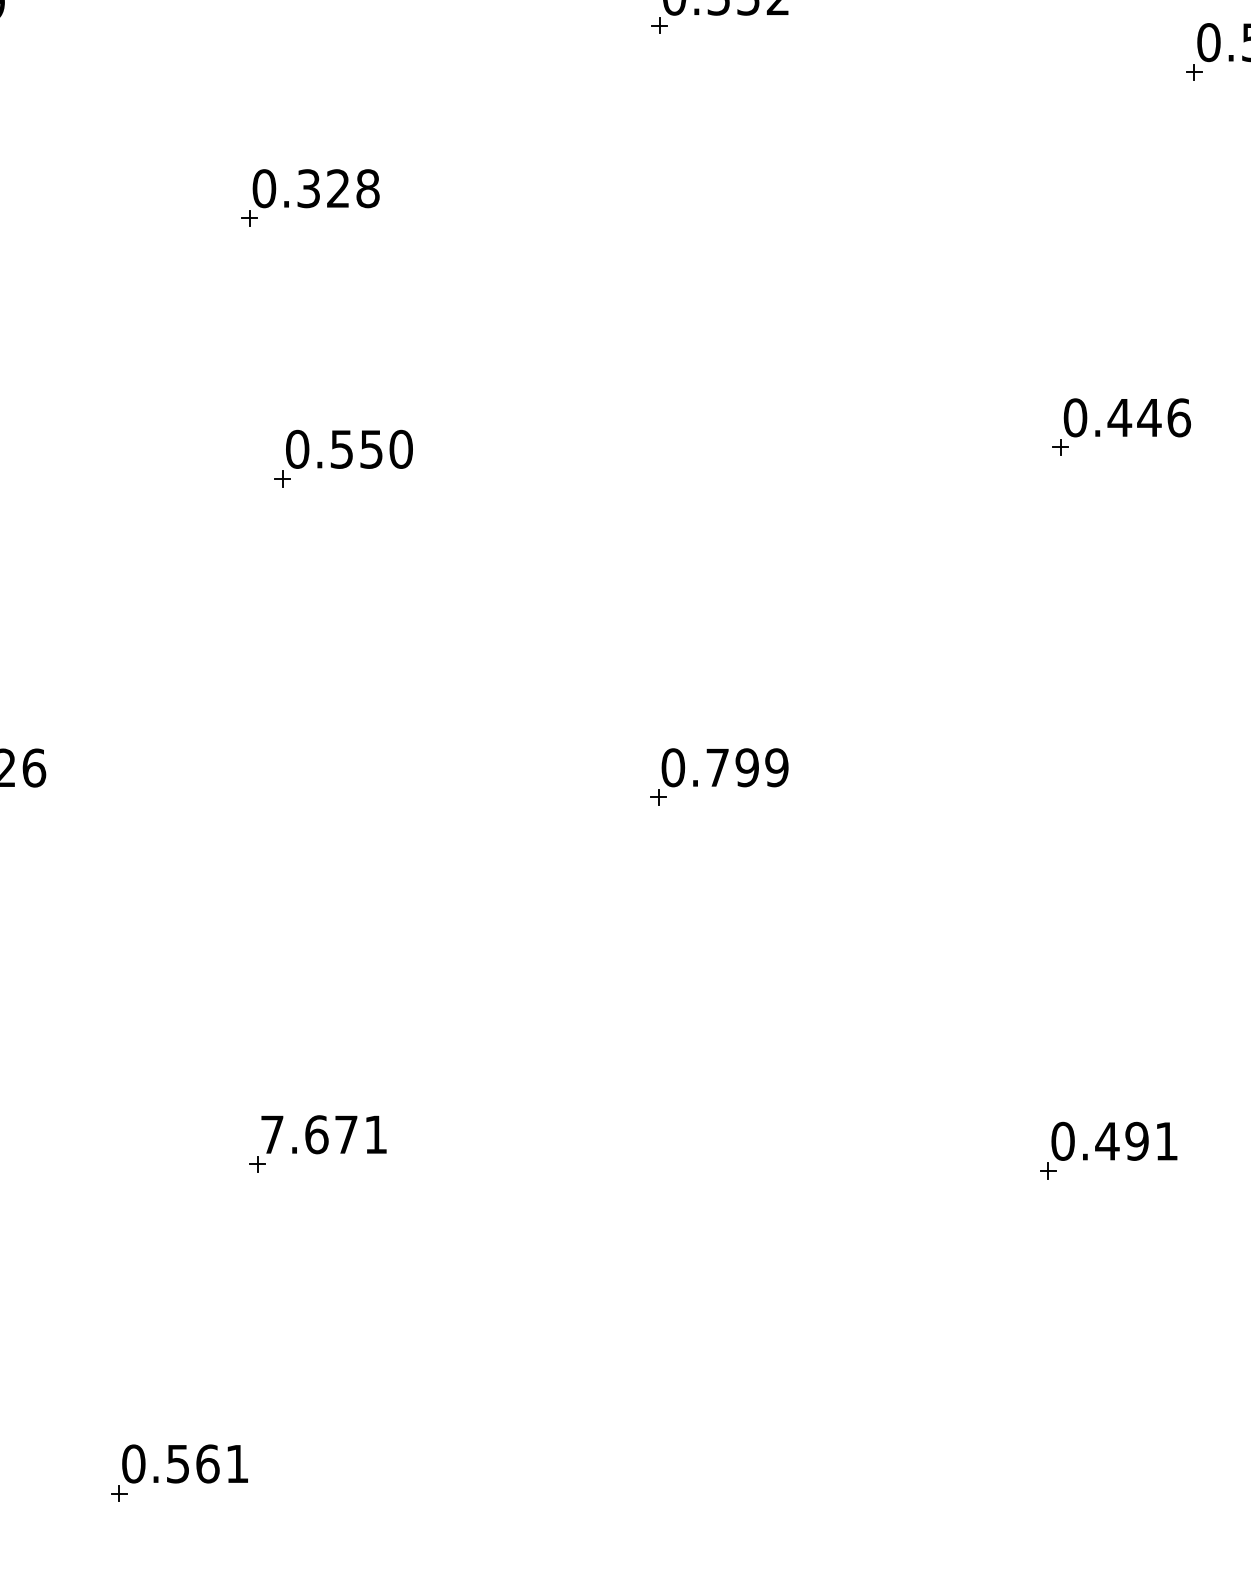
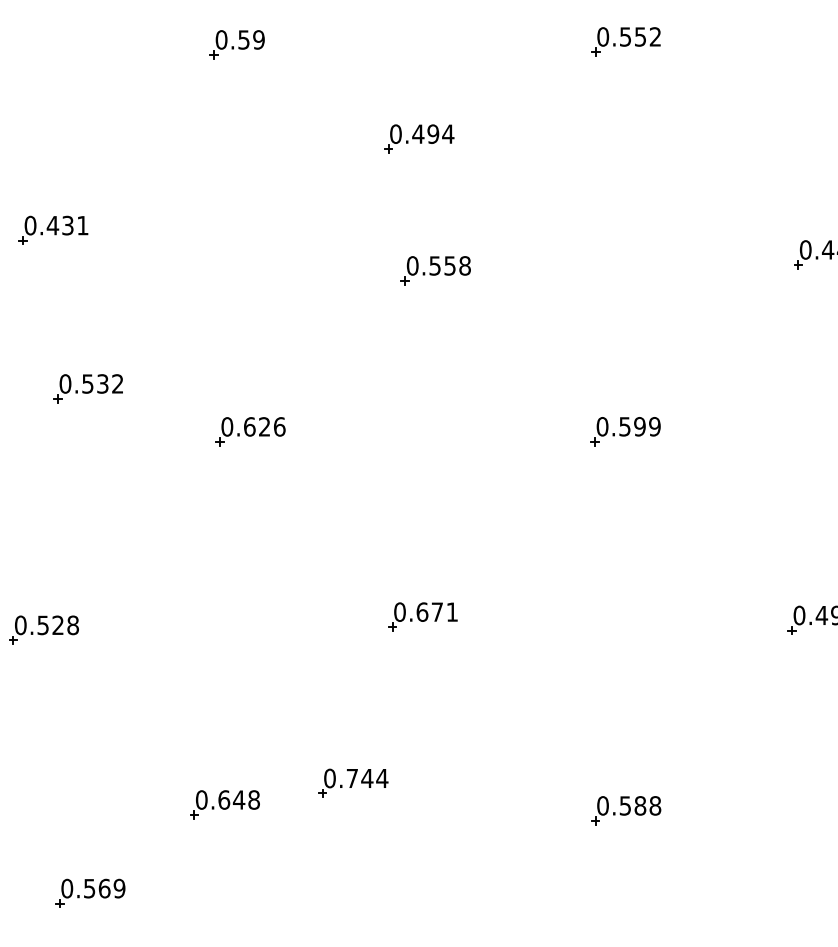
text: (338, 187) -> (433, 133), 0.328 -> 0.494
text: (400, 448) -> (464, 265), 0.550 -> 0.558
text: (716, 767) -> (624, 426), 0.799 -> 0.599
text: (271, 1133) -> (399, 611), 7.671 -> 0.671
text: (208, 1463) -> (367, 778), 0.561 -> 0.744
part: (720, 1527) -> (626, 810), added

